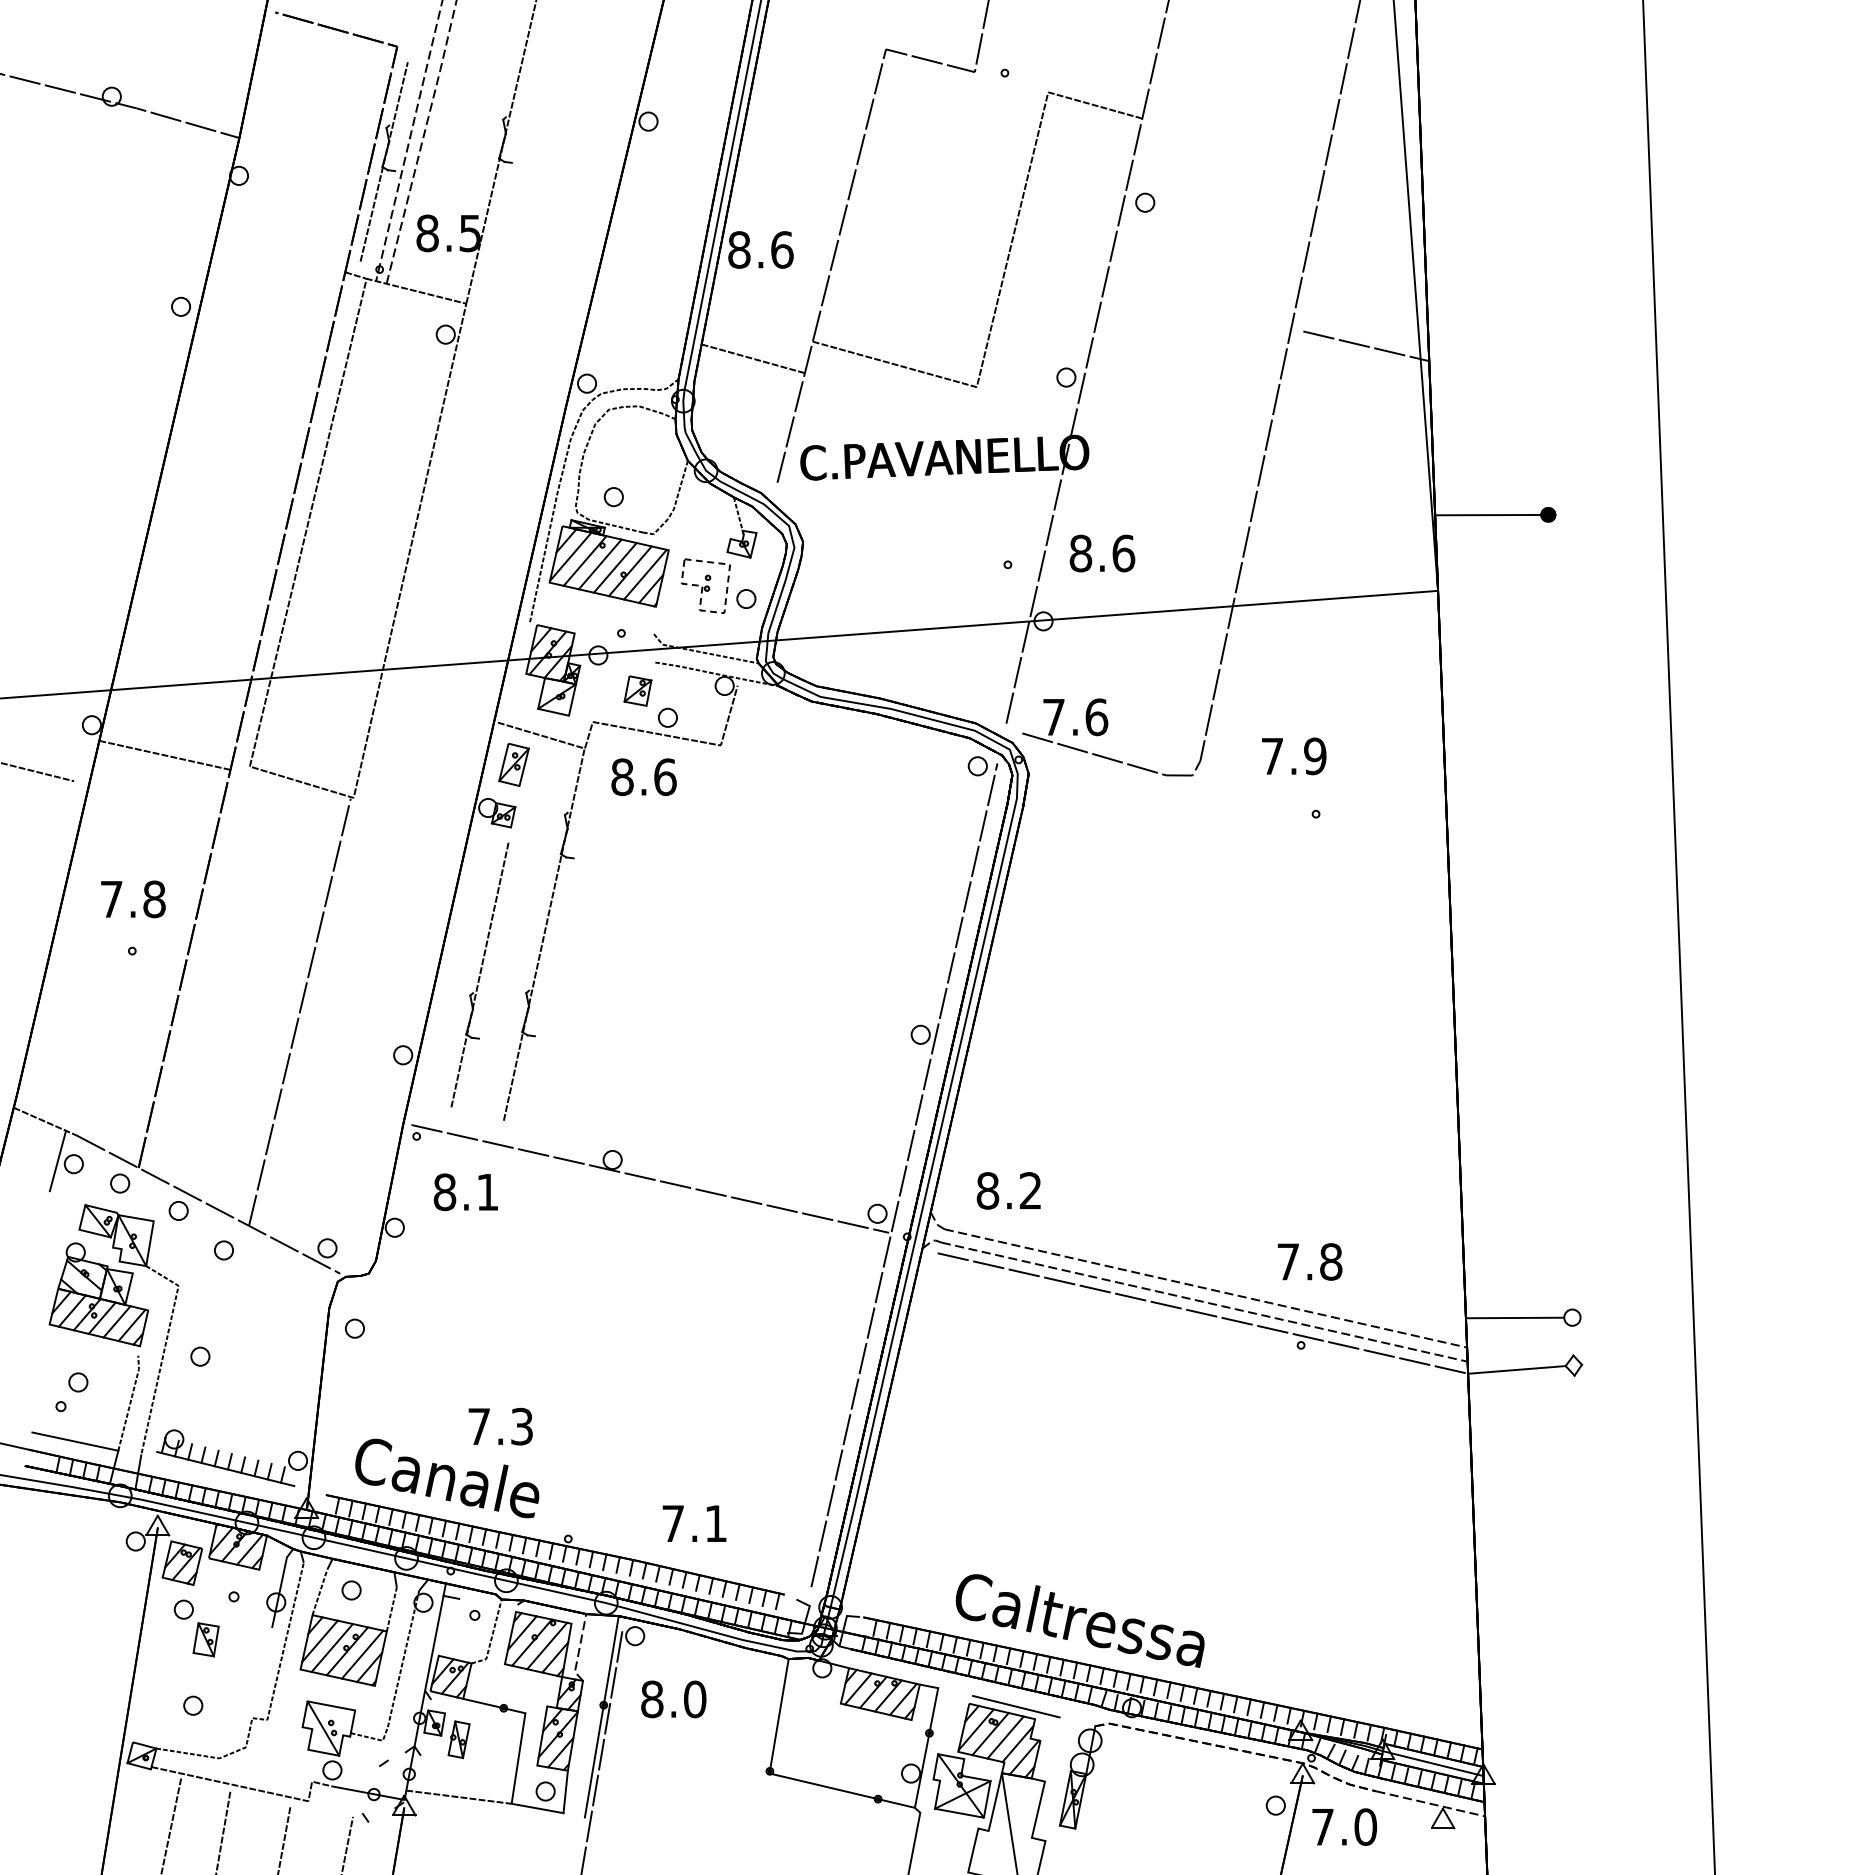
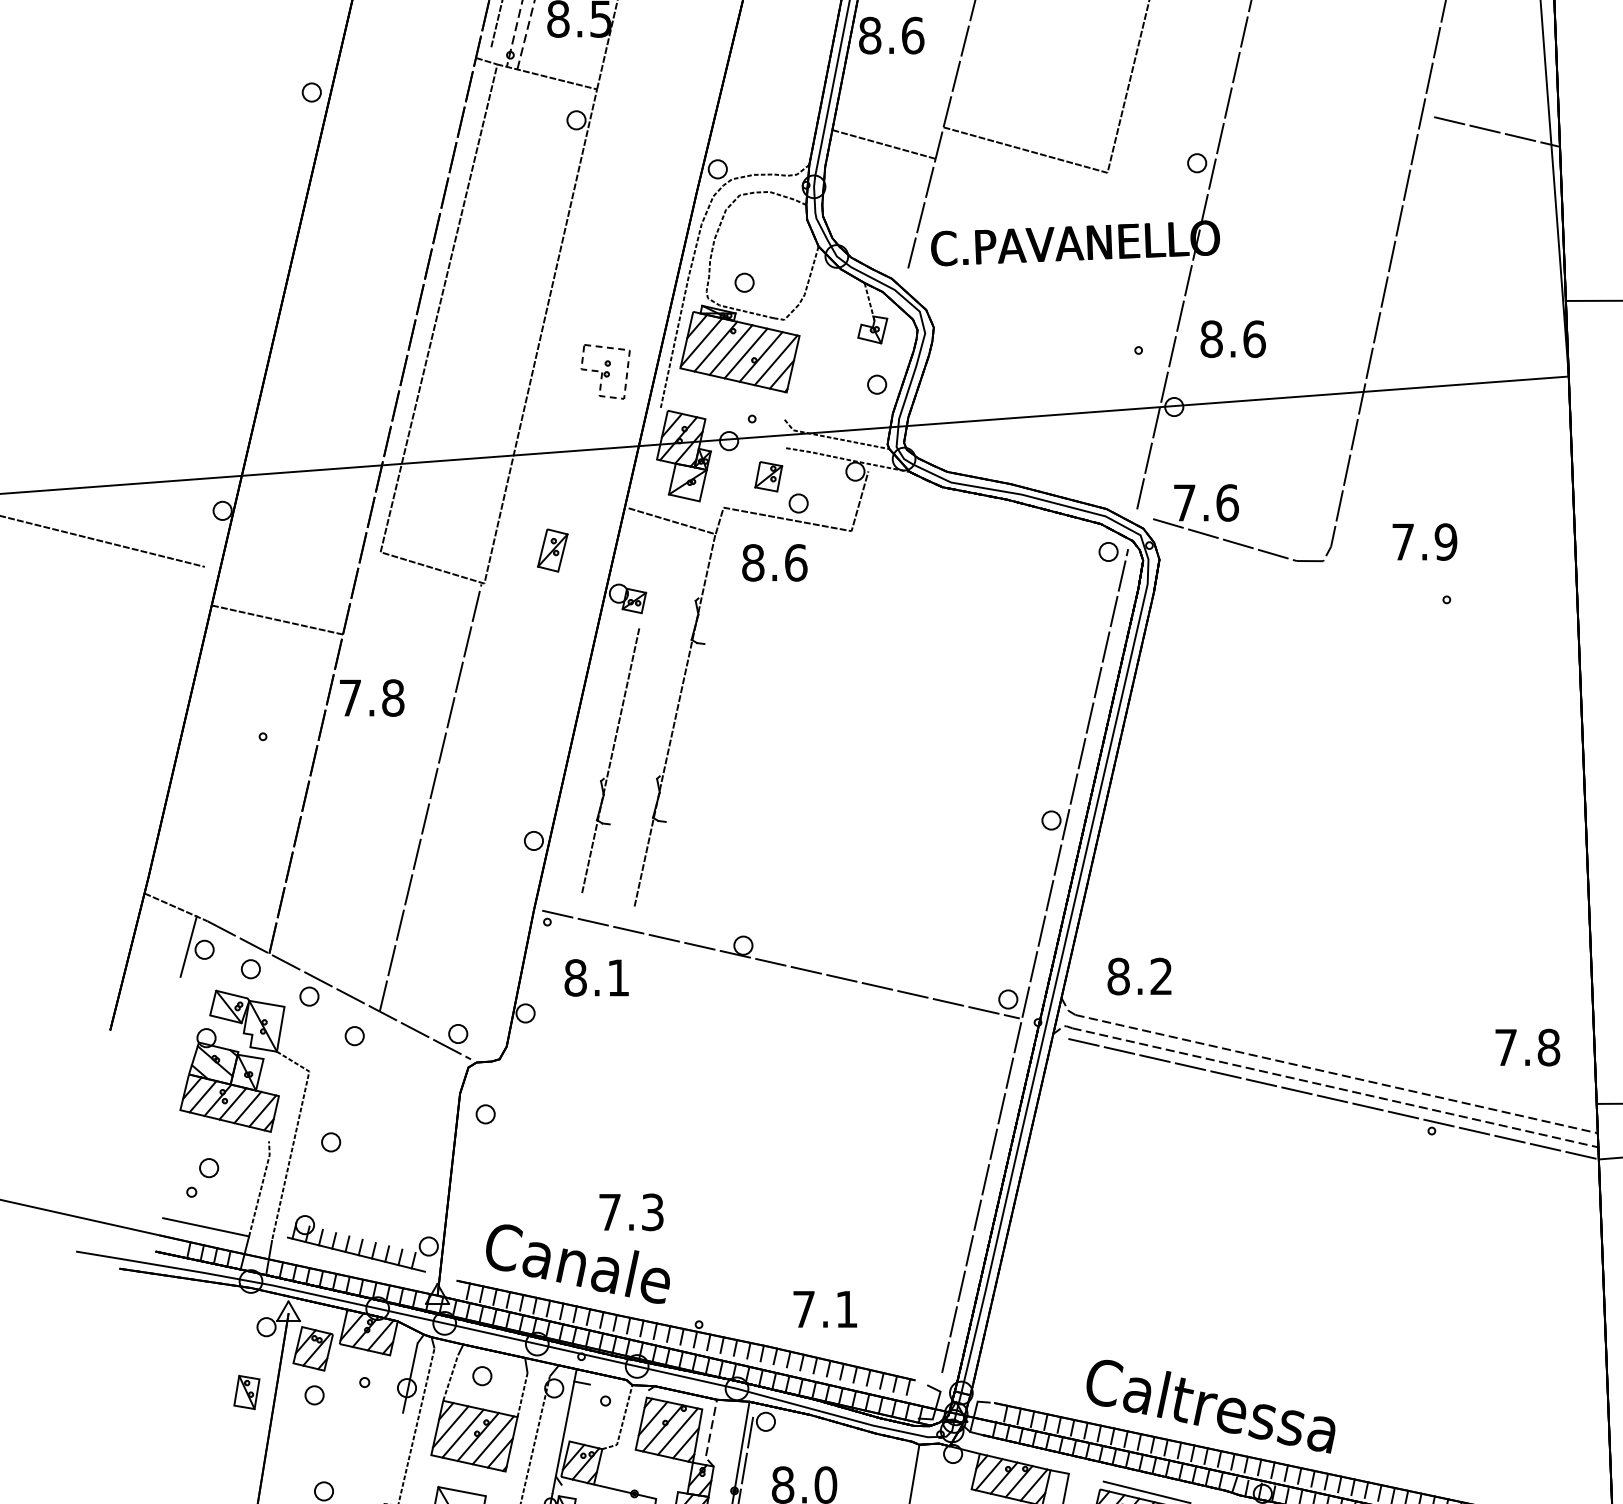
part: (705, 585) -> (605, 371), moved
line: (164, 754) -> (277, 619), moved
part: (513, 764) -> (552, 550), moved
text: (133, 899) -> (372, 698), moved
text: (1309, 1261) -> (1527, 1047), moved
part: (205, 1639) -> (246, 1392), moved

